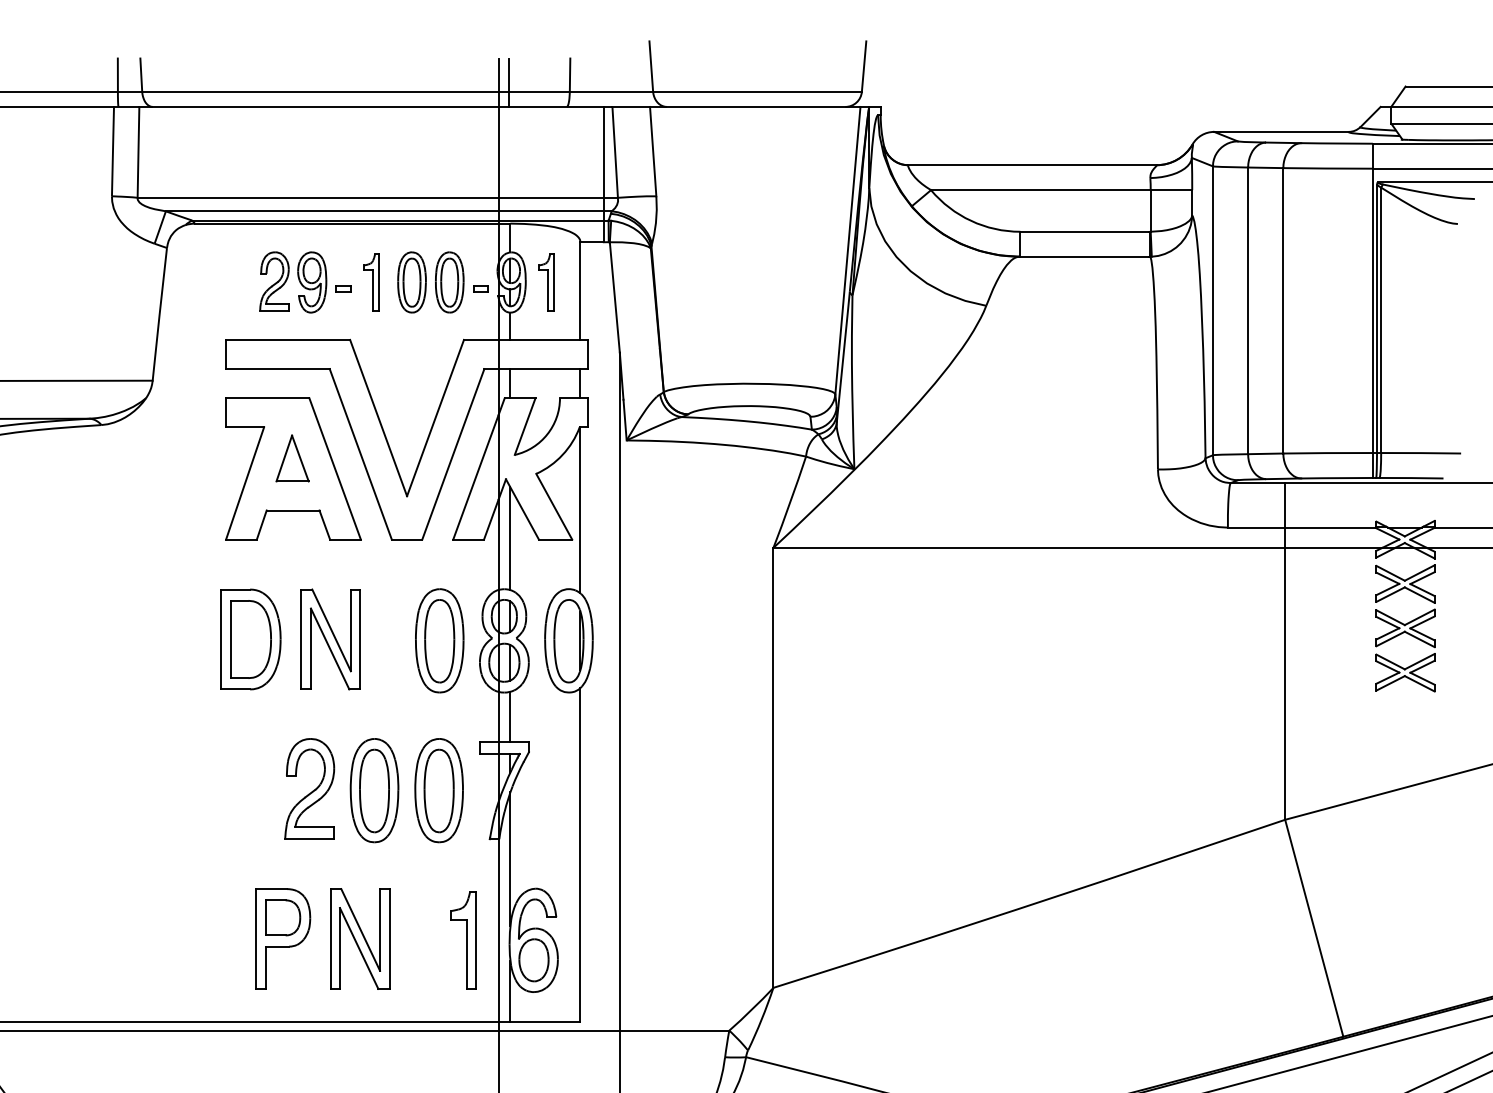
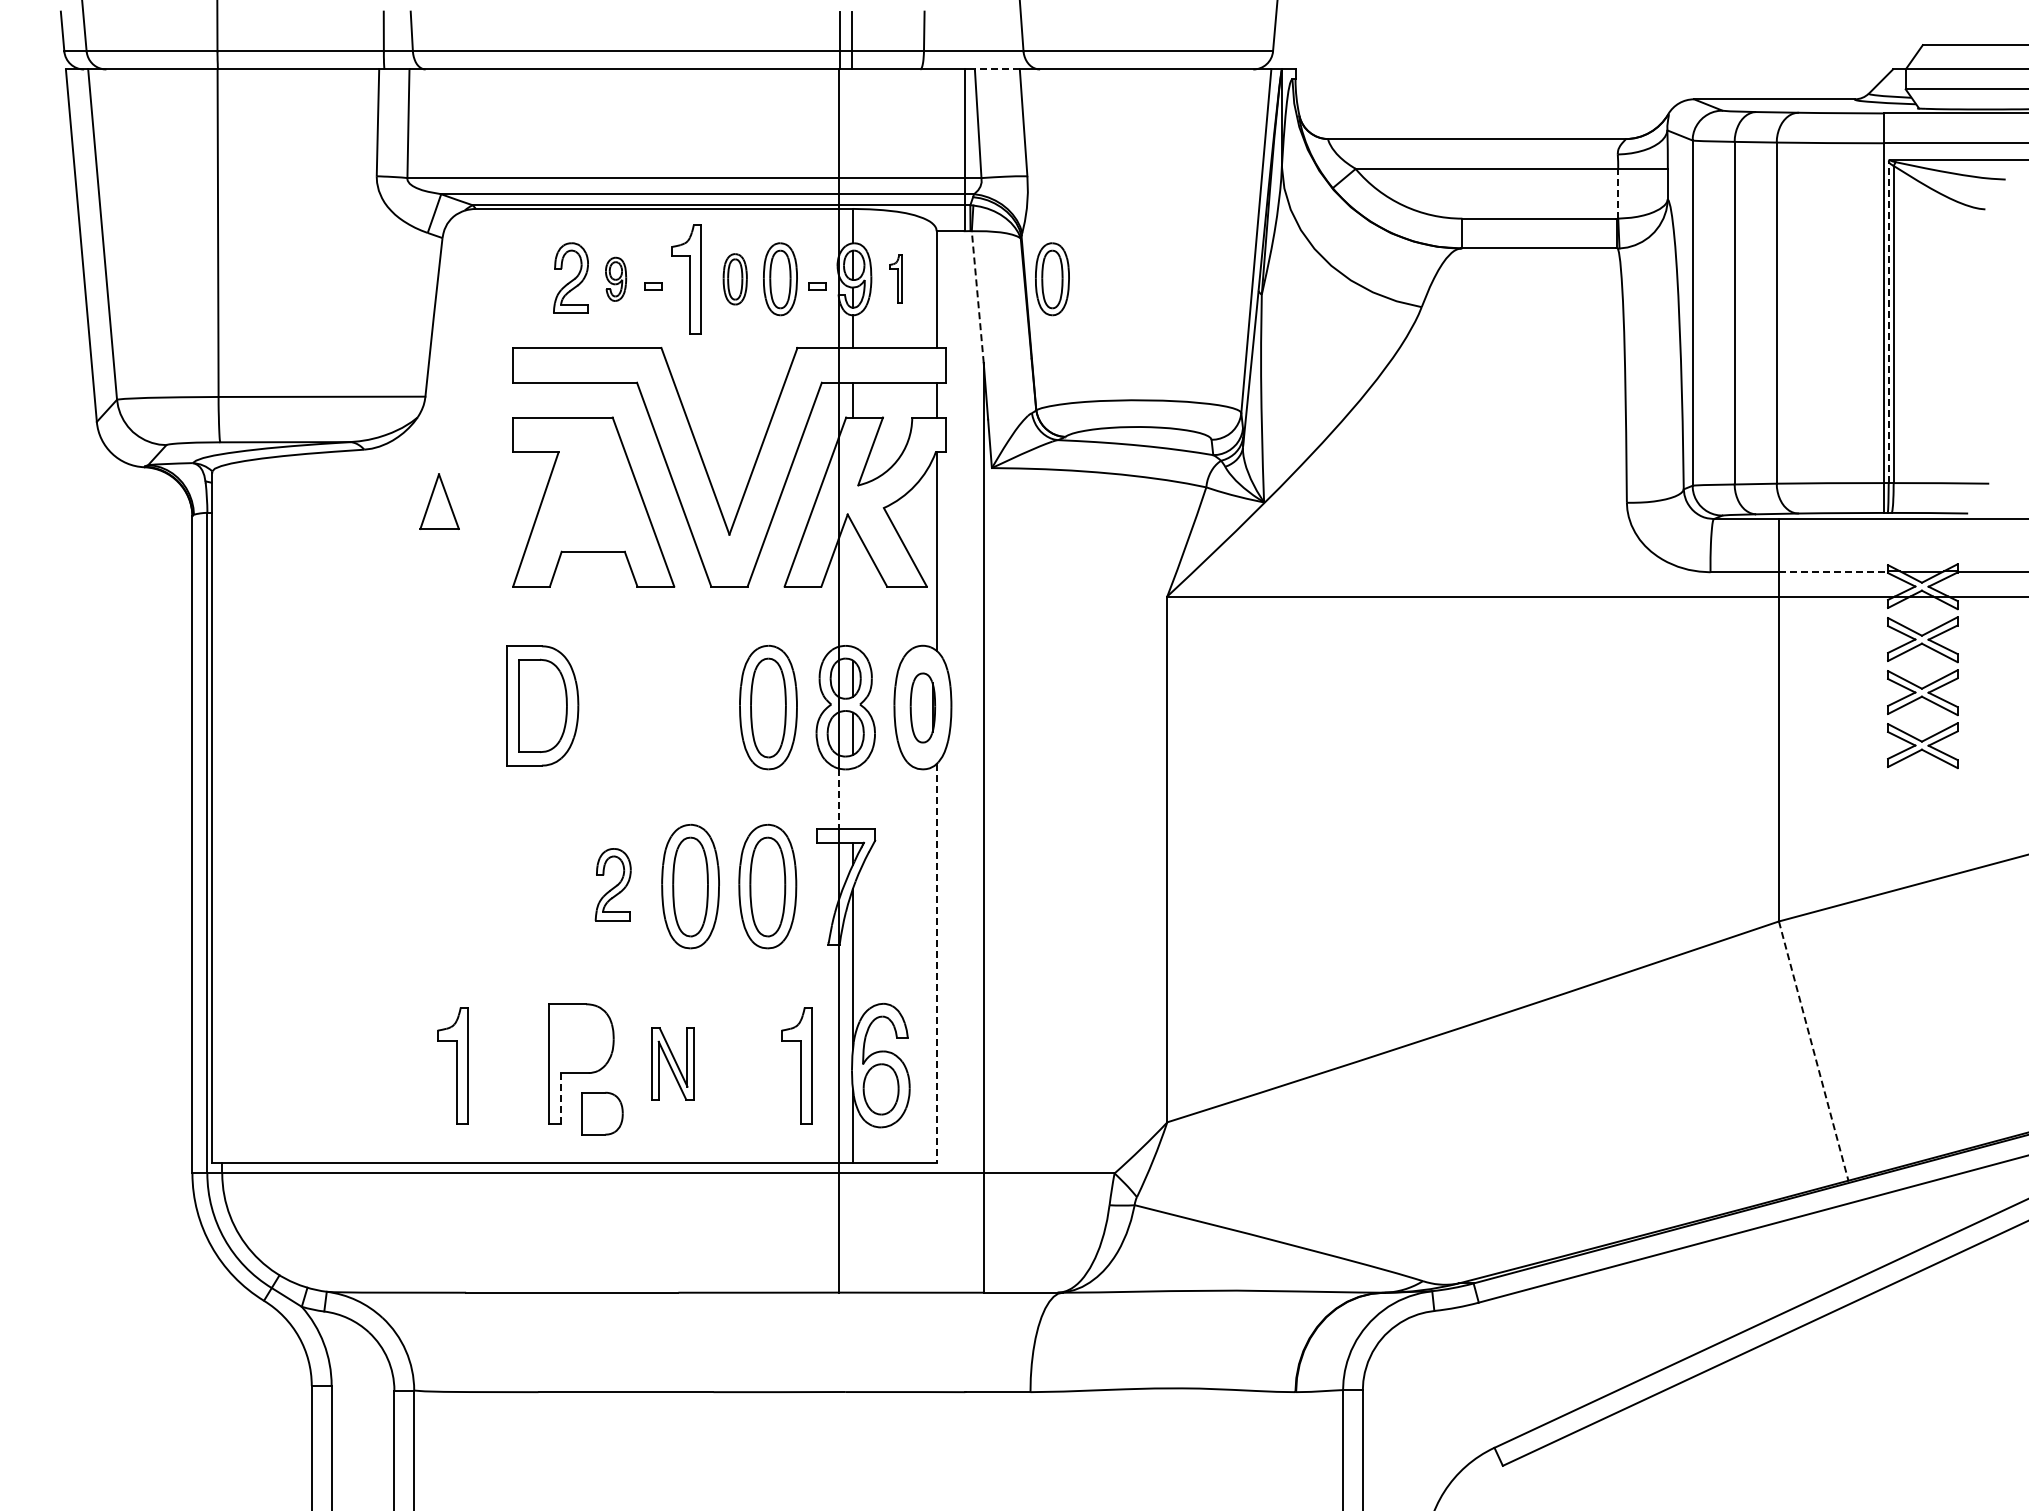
line: (630, 106) -> (996, 69), solid -> dashed
line: (1150, 210) -> (1618, 193), solid -> dashed
part: (371, 281) -> (686, 278), size x1.6
part: (546, 281) -> (895, 278), size x0.7
part: (311, 282) -> (615, 279), size x0.6
part: (411, 282) -> (734, 279), size x0.7
part: (677, 282) -> (1052, 279), added
line: (614, 296) -> (977, 296), solid -> dashed
line: (1376, 318) -> (1888, 322), solid -> dashed
part: (292, 458) -> (439, 501), moved
line: (1330, 527) -> (1833, 572), solid -> dashed
line: (510, 538) -> (852, 585), removed
part: (330, 639) -> (638, 705), removed
part: (568, 640) -> (922, 707), size x0.7
line: (510, 716) -> (852, 798), removed
line: (498, 717) -> (838, 799), solid -> dashed
part: (310, 788) -> (613, 884), size x0.6
line: (580, 854) -> (936, 963), solid -> dashed
part: (283, 917) -> (602, 1113), moved
line: (1314, 928) -> (1813, 1051), solid -> dashed
part: (359, 938) -> (672, 1063), size x0.6
part: (175, 940) -> (452, 1065), added
line: (265, 967) -> (560, 1098), solid -> dashed

